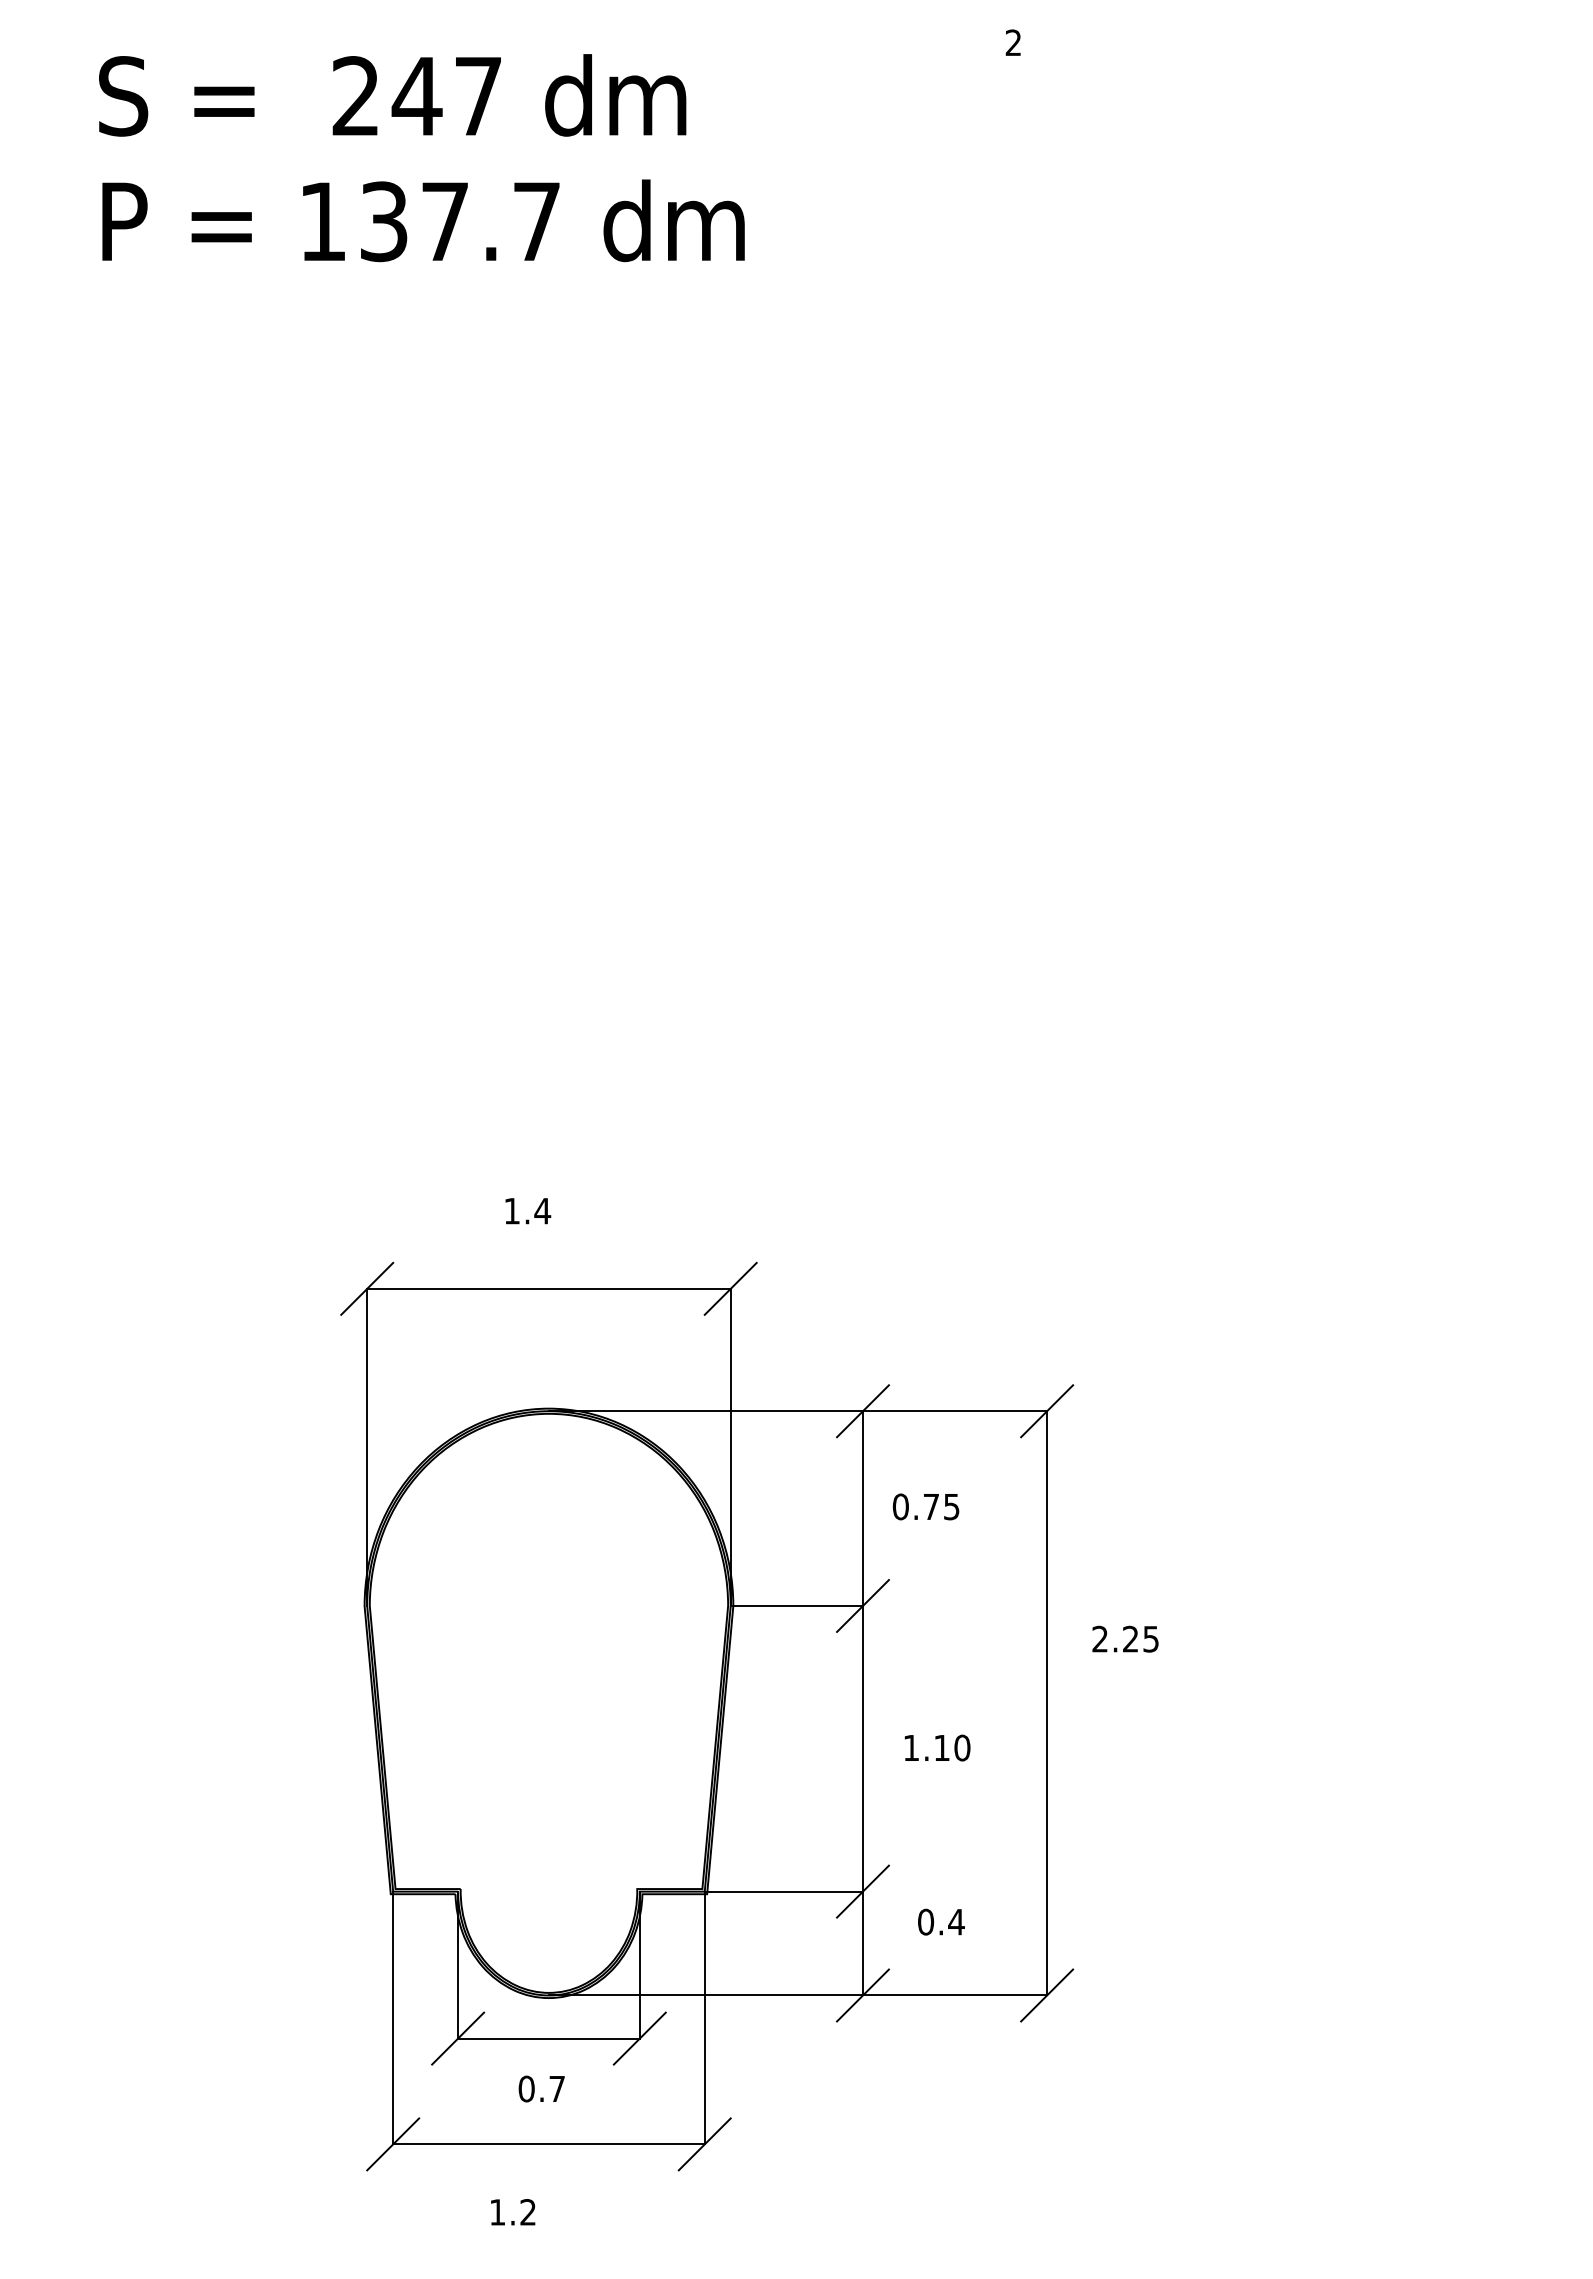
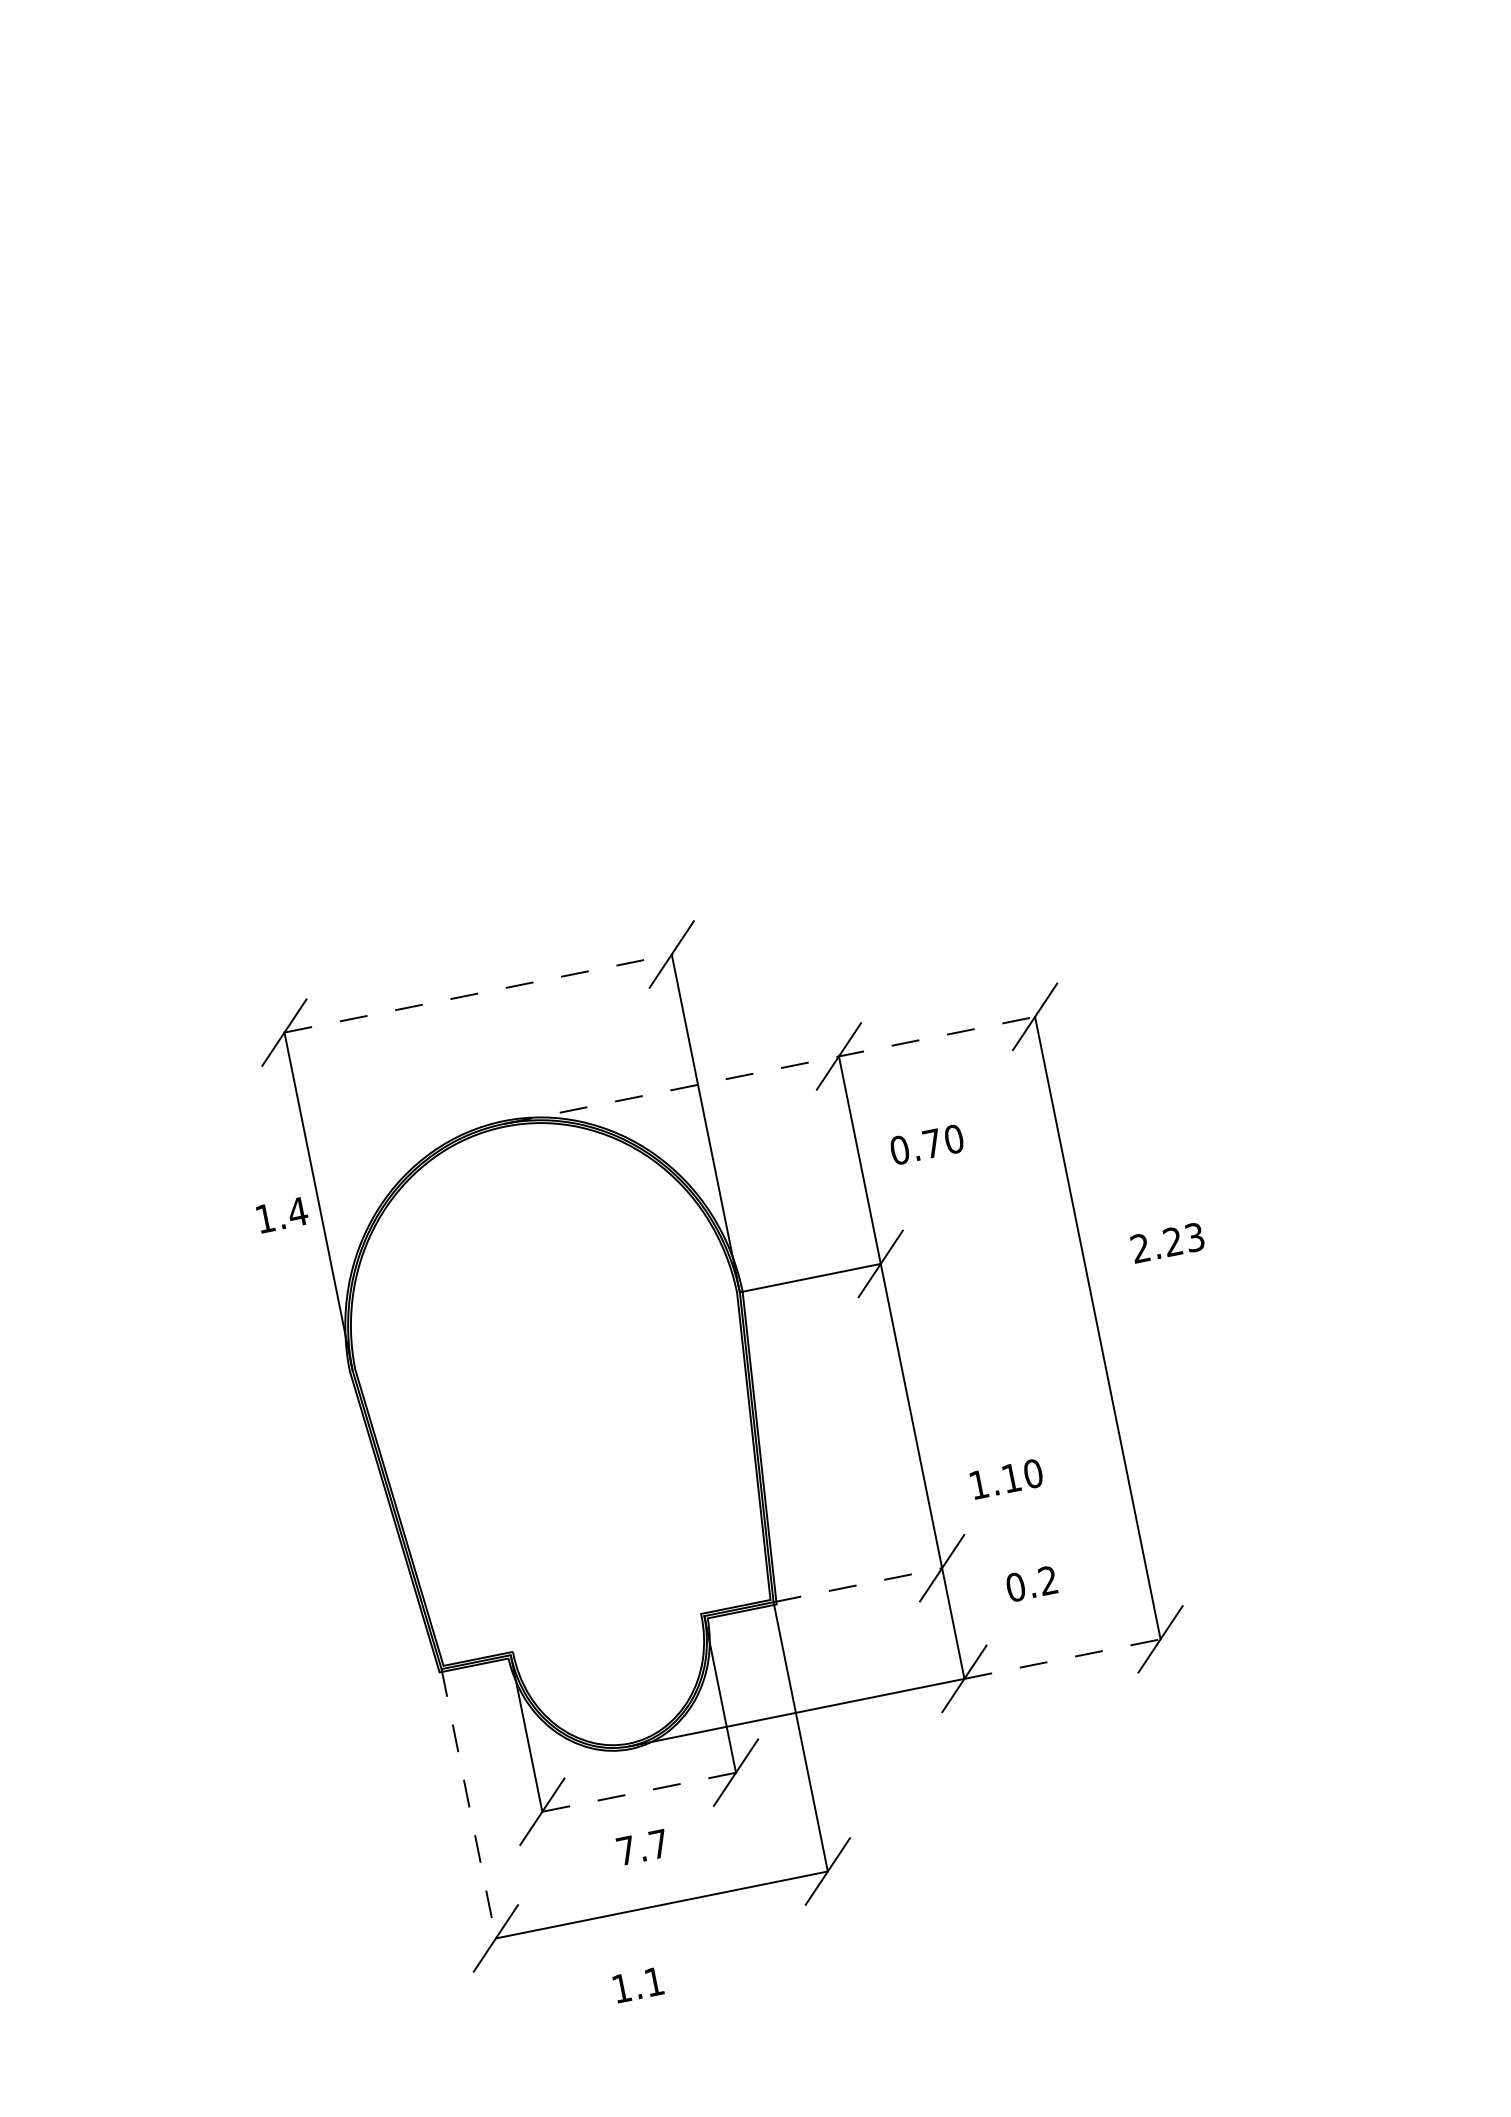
text: (528, 1211) -> (282, 1215), moved
line: (548, 1288) -> (477, 993), solid -> dashed
line: (798, 1411) -> (770, 1070), solid -> dashed
text: (951, 1506) -> (953, 1138), 0.75 -> 0.70
text: (1151, 1638) -> (1195, 1236), 2.25 -> 2.23
text: (937, 1747) -> (1006, 1478), moved
line: (784, 1891) -> (858, 1584), solid -> dashed
text: (956, 1921) -> (1048, 1579), 0.4 -> 0.2
line: (955, 1995) -> (1063, 1659), solid -> dashed
line: (393, 2018) -> (469, 1804), solid -> dashed
line: (548, 2038) -> (638, 1792), solid -> dashed
text: (526, 2088) -> (625, 1850), 0.7 -> 7.7
text: (527, 2212) -> (653, 1982), 1.2 -> 1.1

